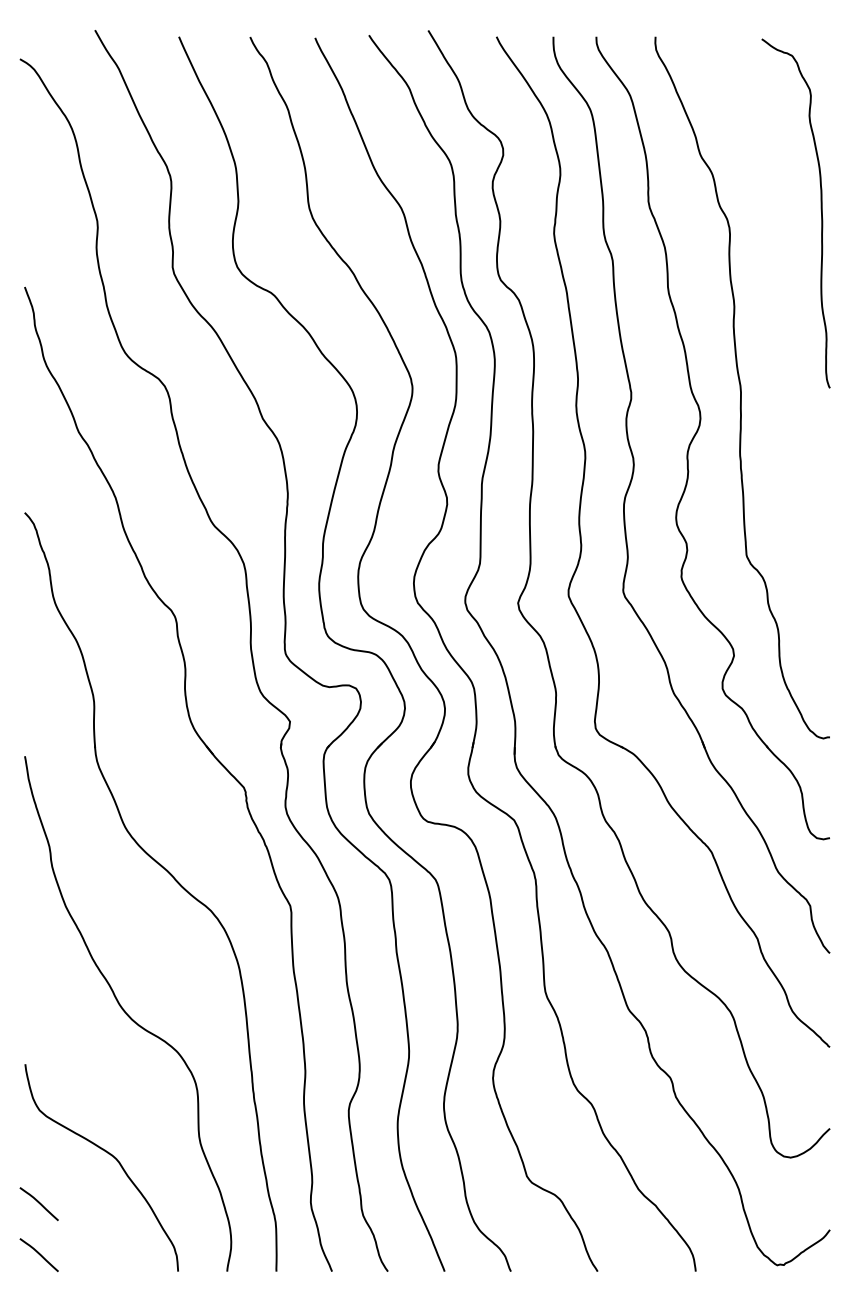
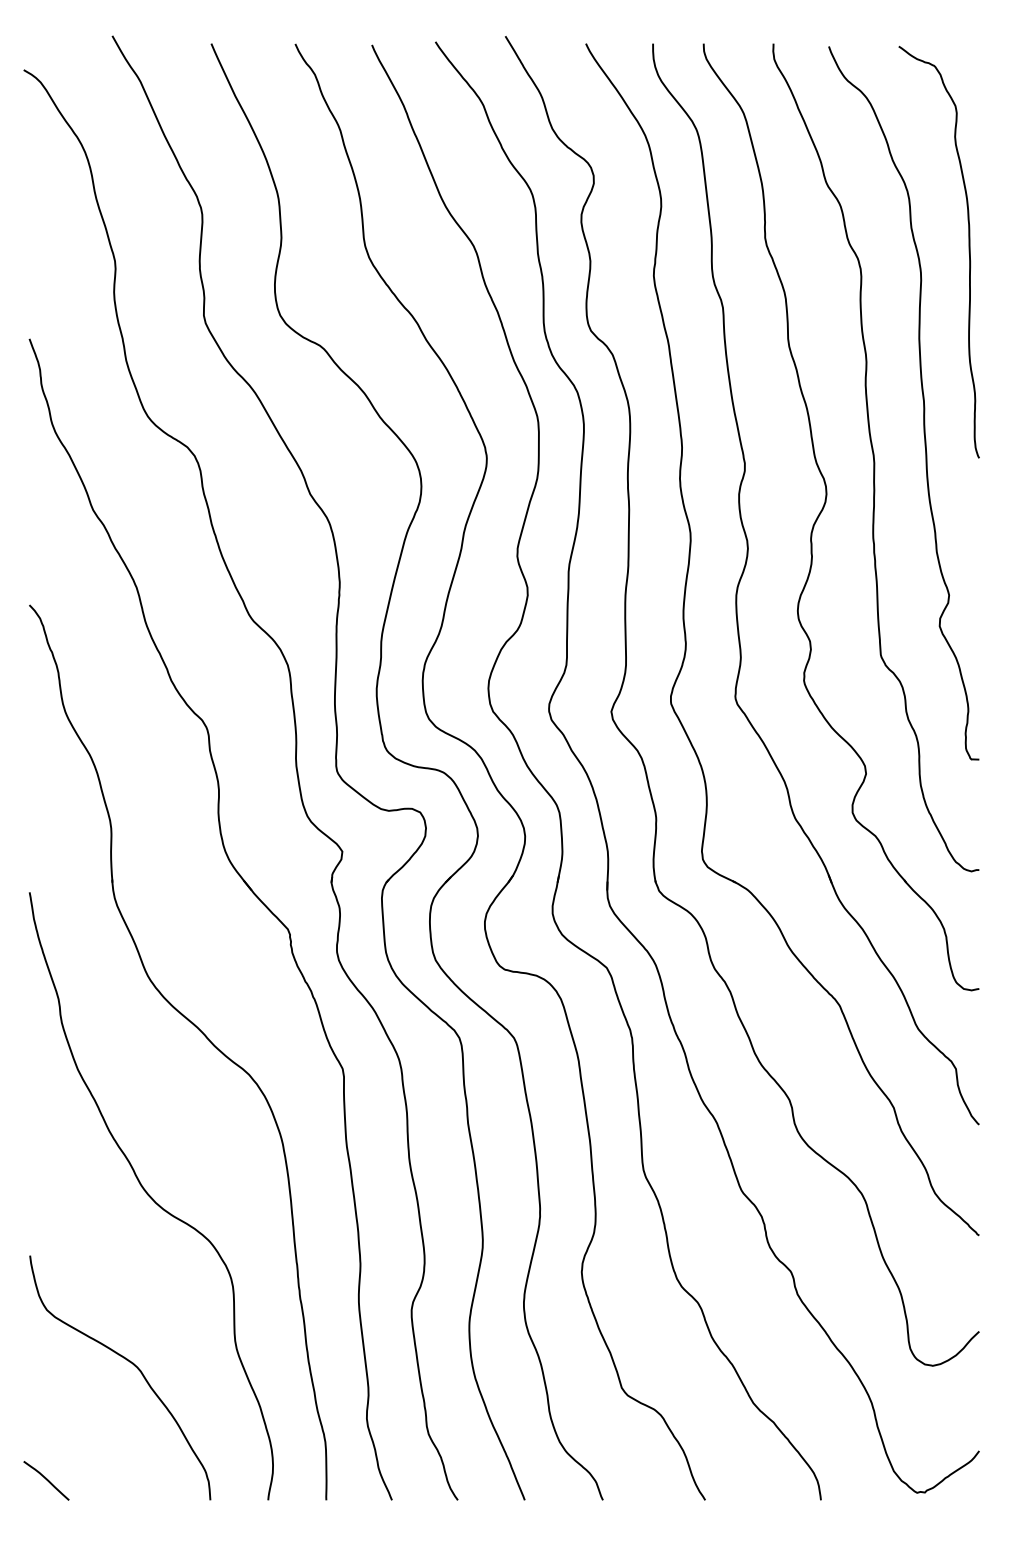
curve: (781, 337) -> (922, 398), added
curve: (38, 1203) -> (45, 1419), removed

